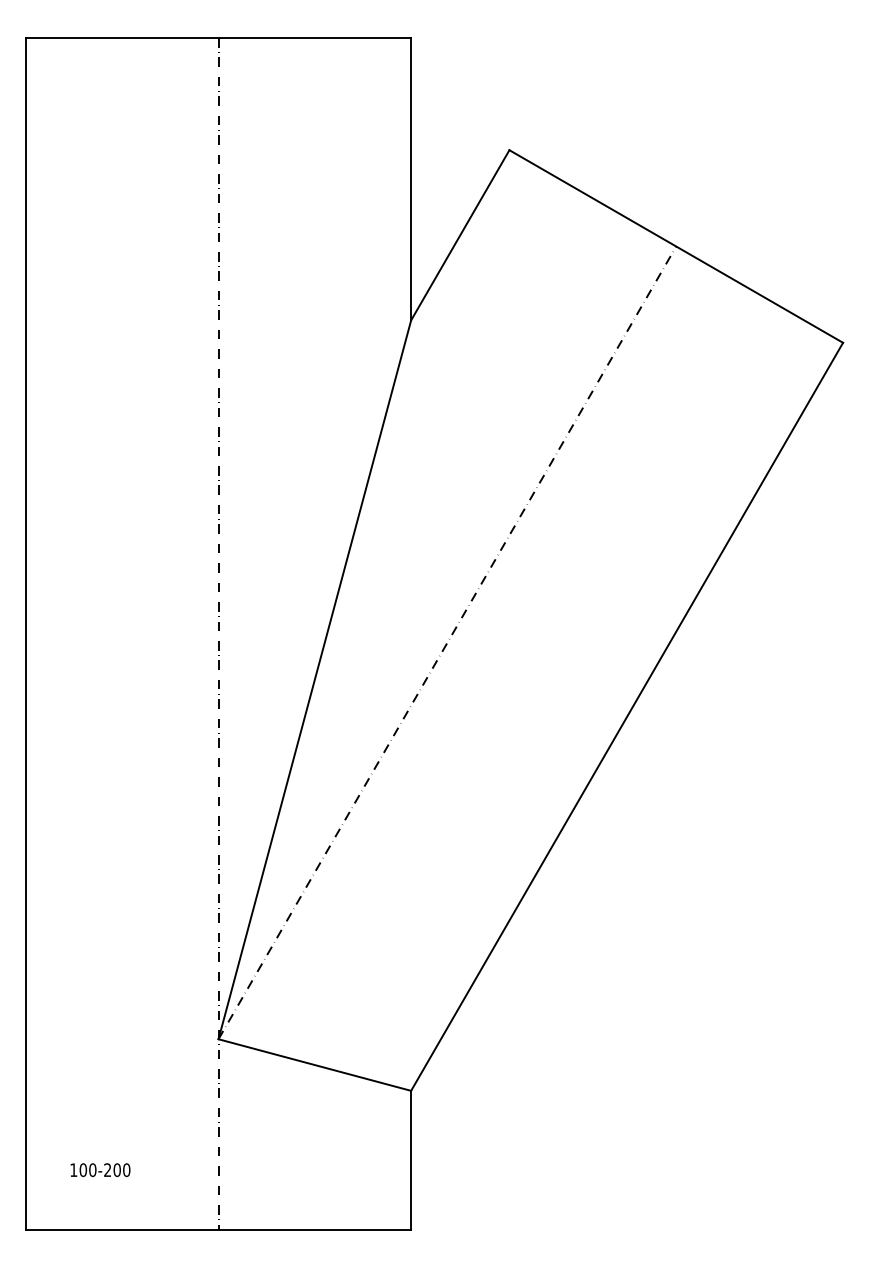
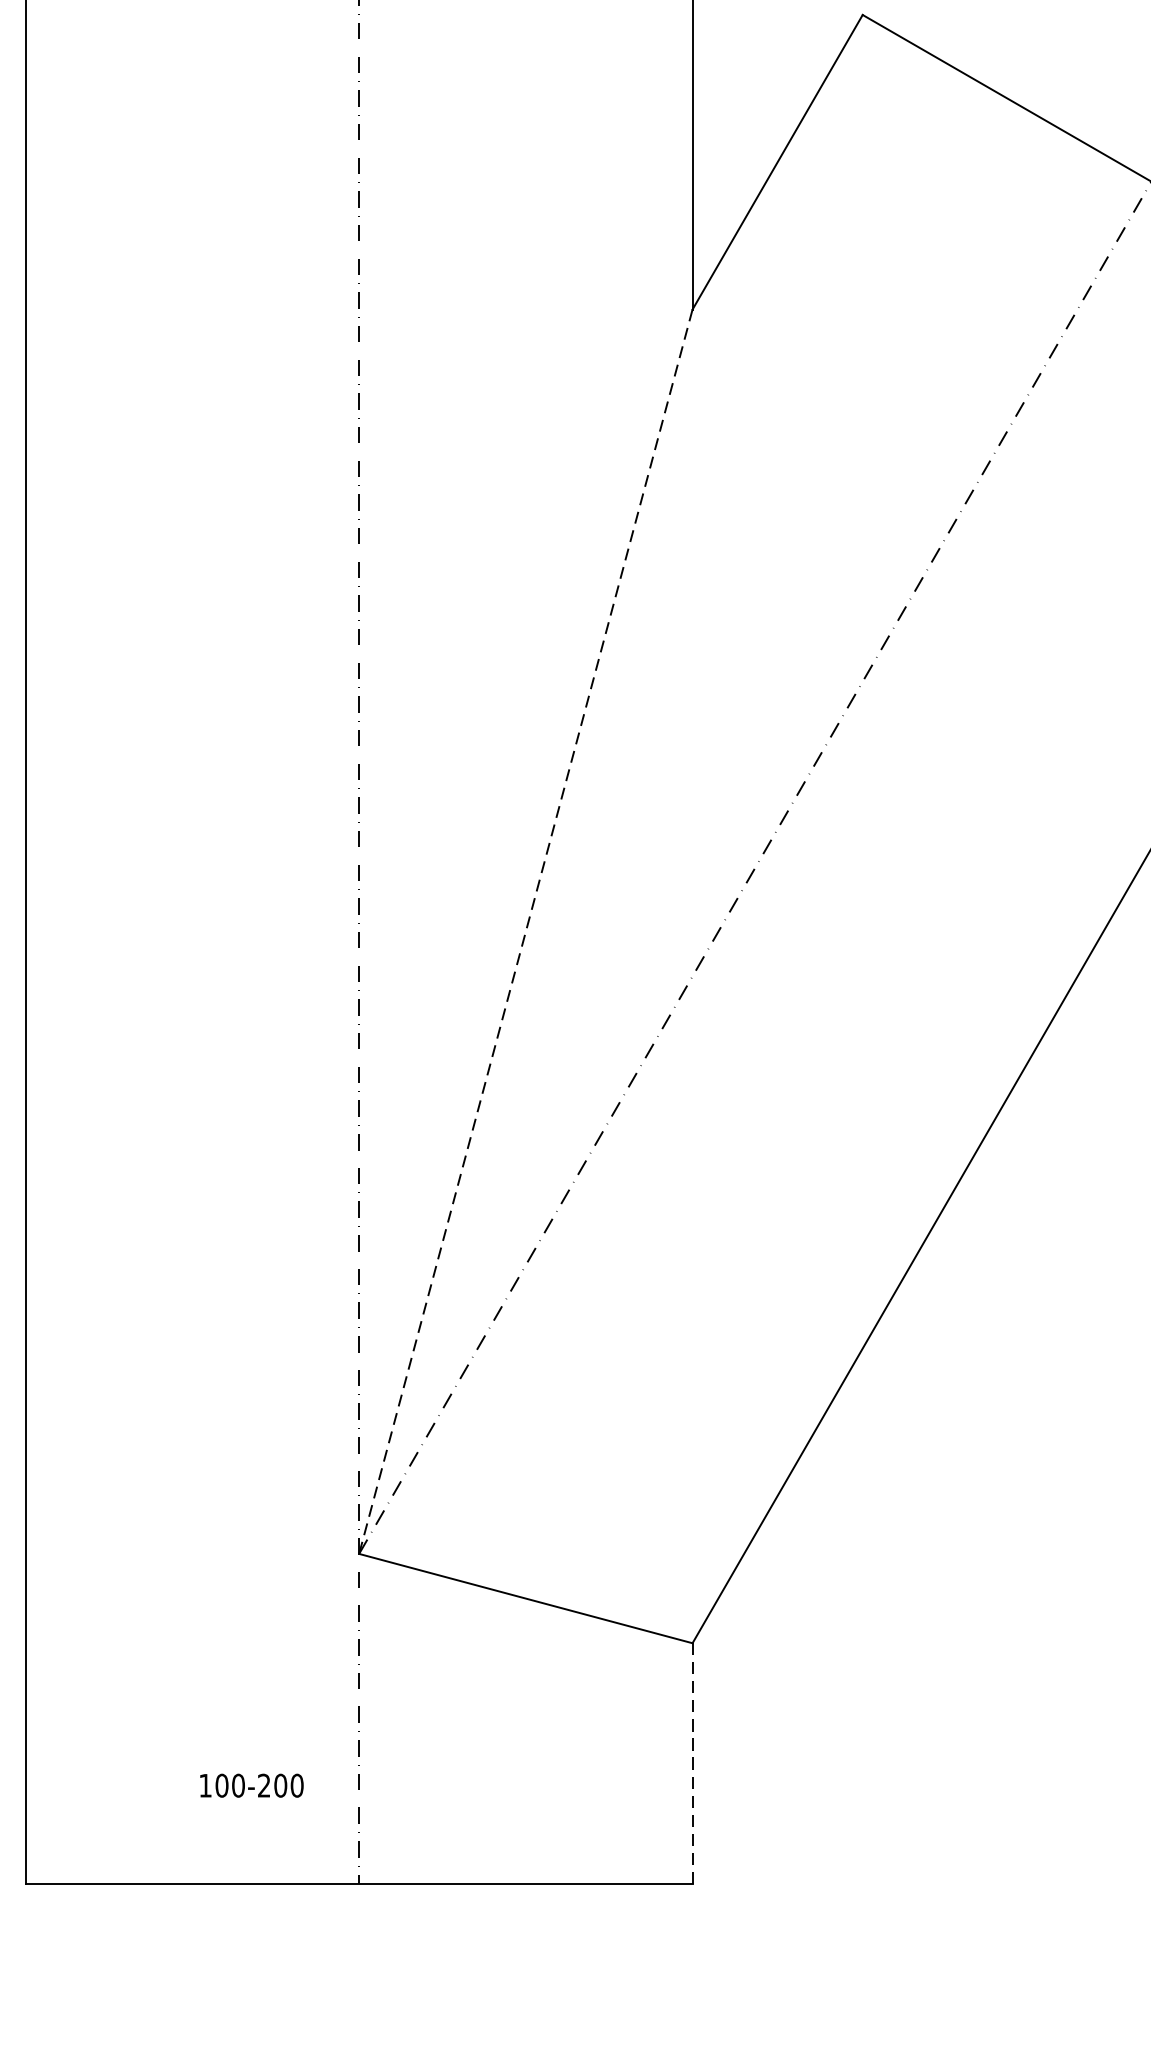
line: (314, 680) -> (525, 932), solid -> dashed
line: (411, 1160) -> (693, 1763), solid -> dashed
text: (100, 1170) -> (251, 1786), moved

